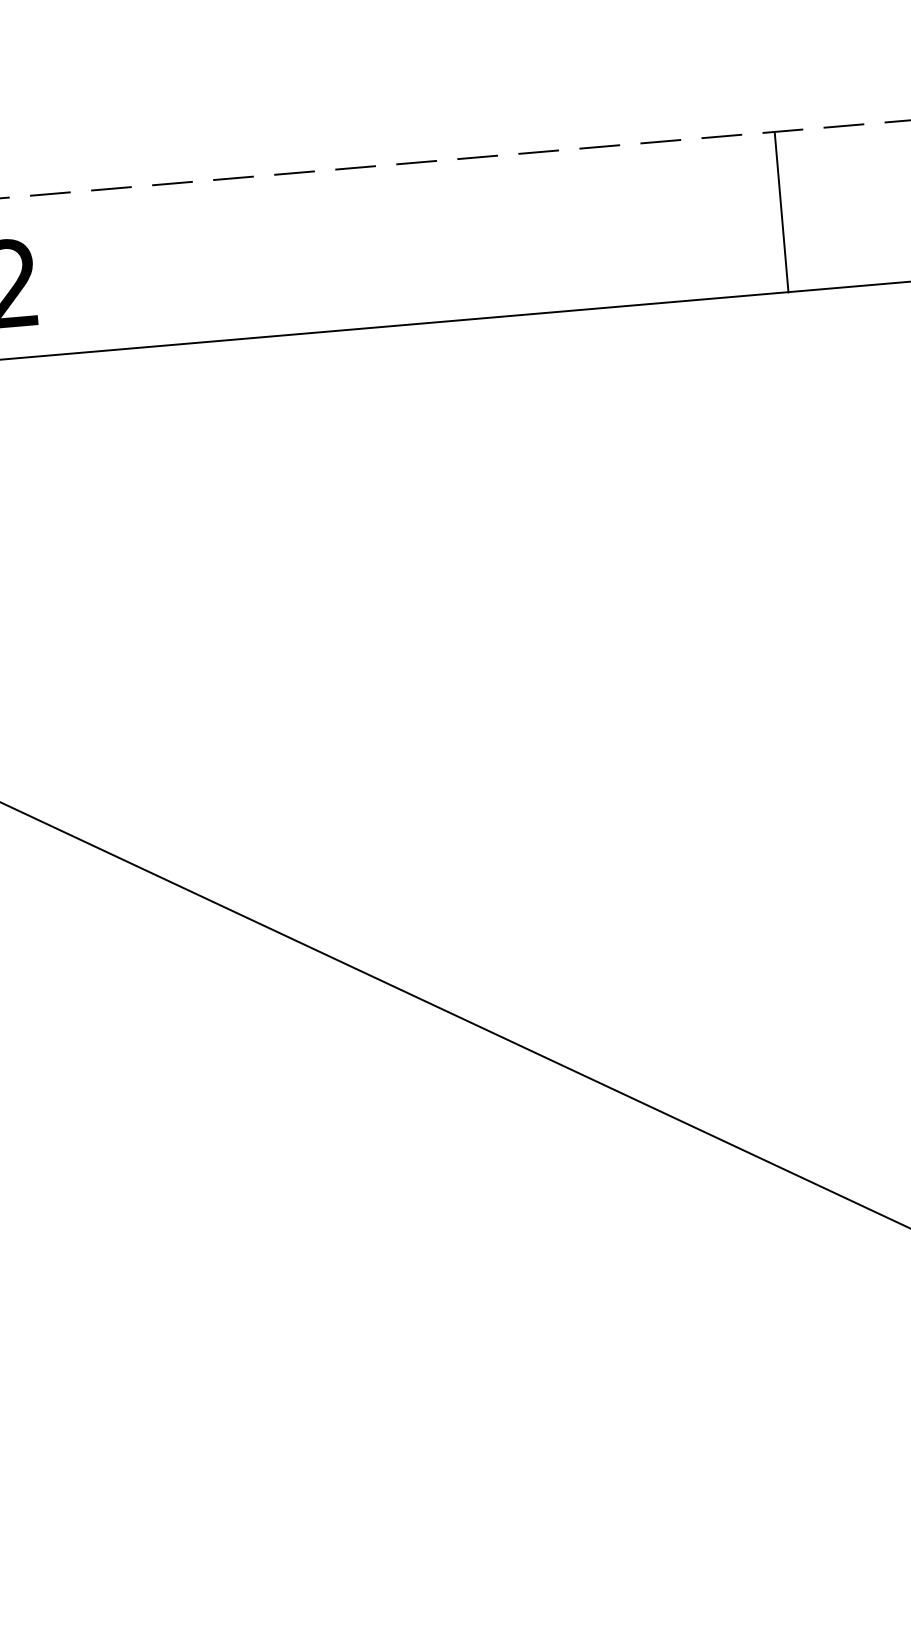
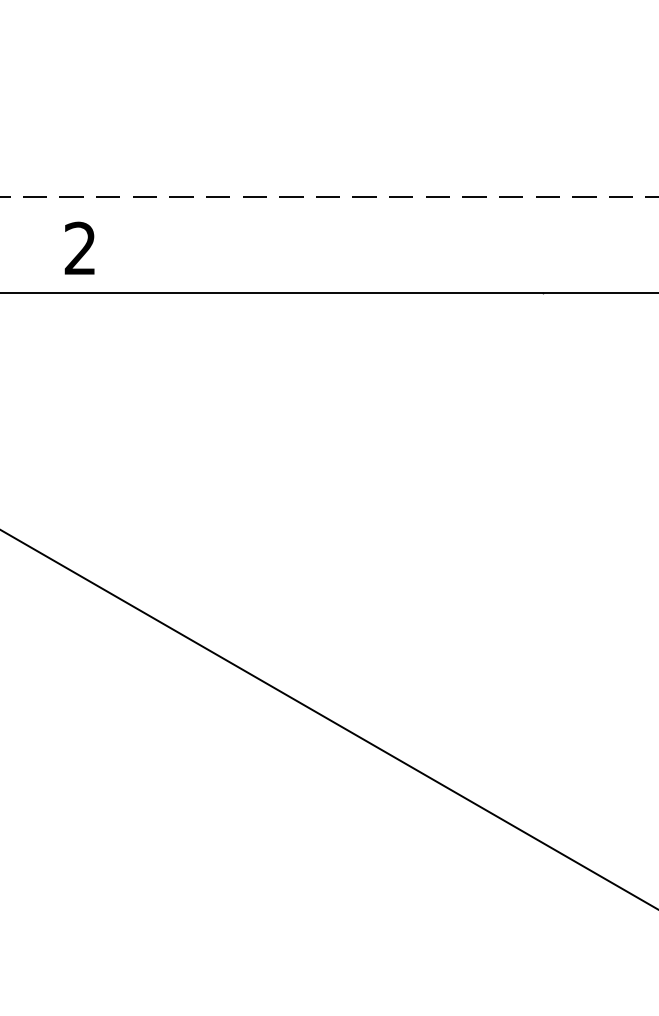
line: (780, 212) -> (542, 245), removed

